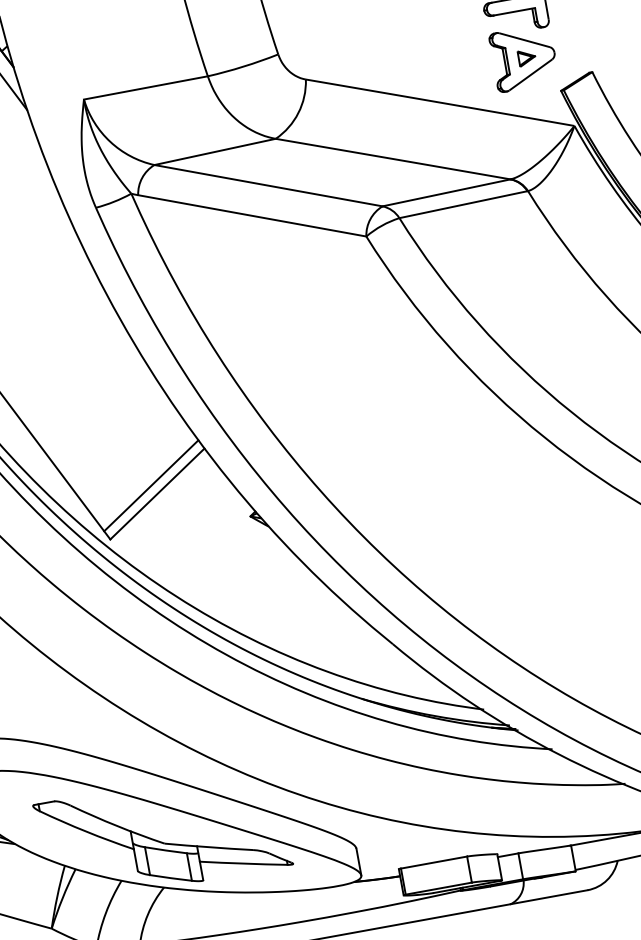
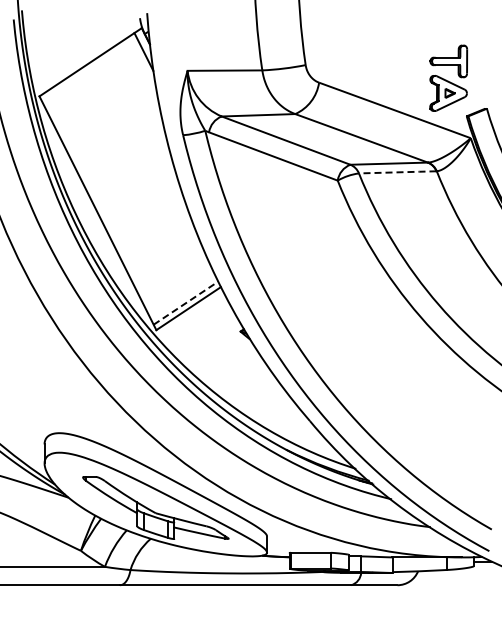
line: (464, 204) -> (398, 172), solid -> dashed
line: (150, 486) -> (185, 303), solid -> dashed

